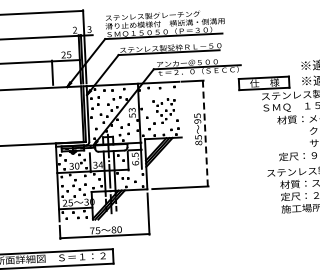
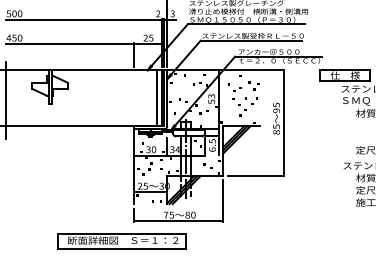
part: (164, 110) -> (243, 98), size x1.43
line: (78, 114) -> (157, 98), added
line: (205, 133) -> (283, 123), dashed -> solid

